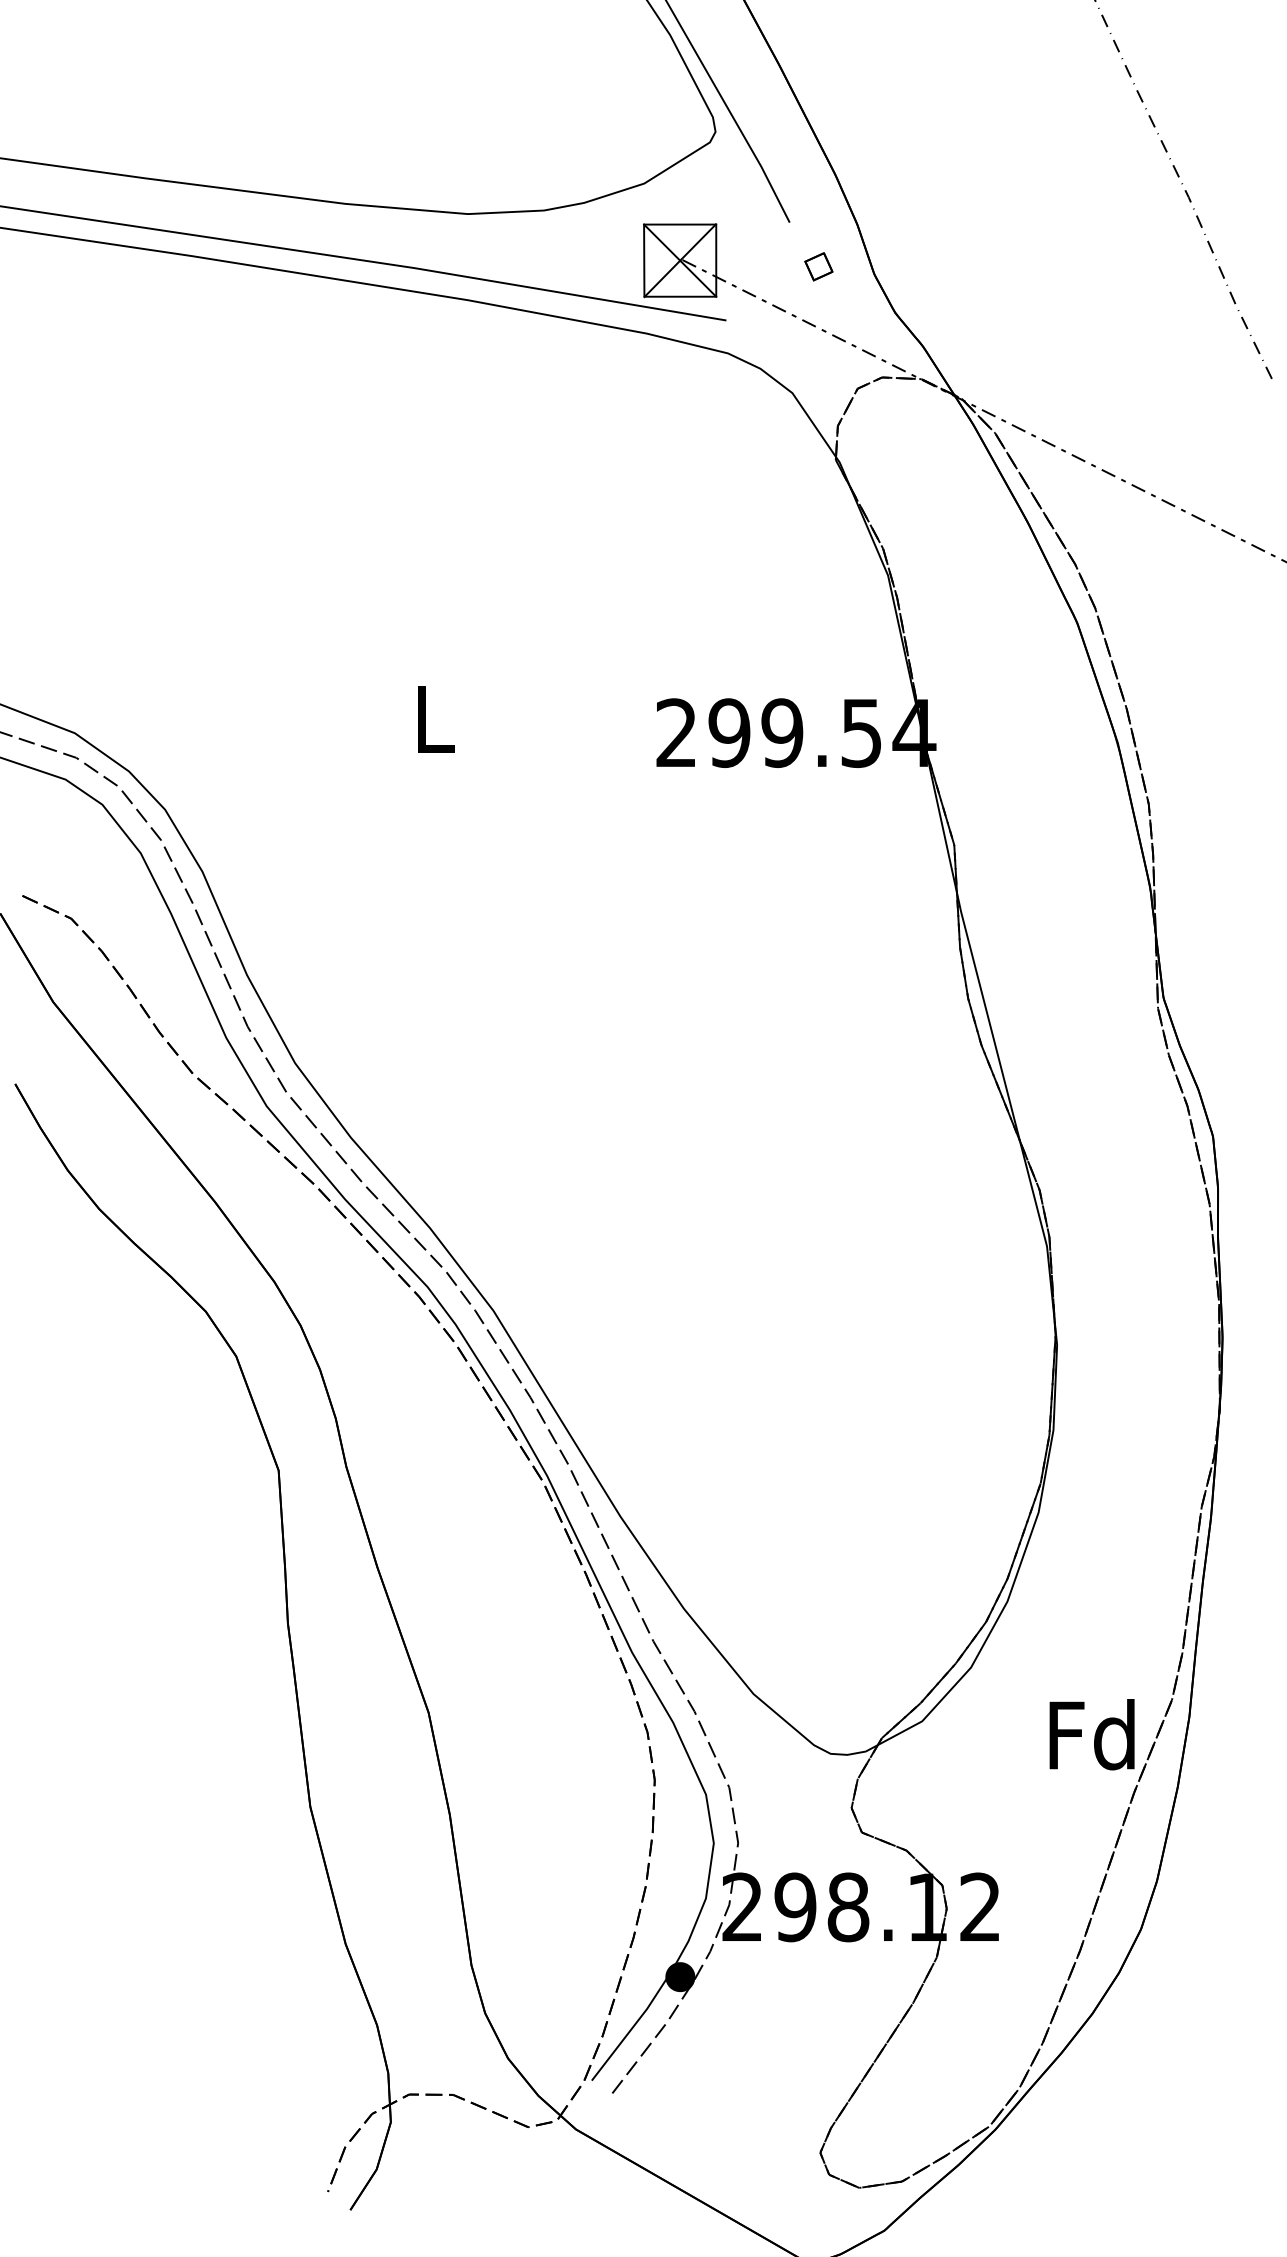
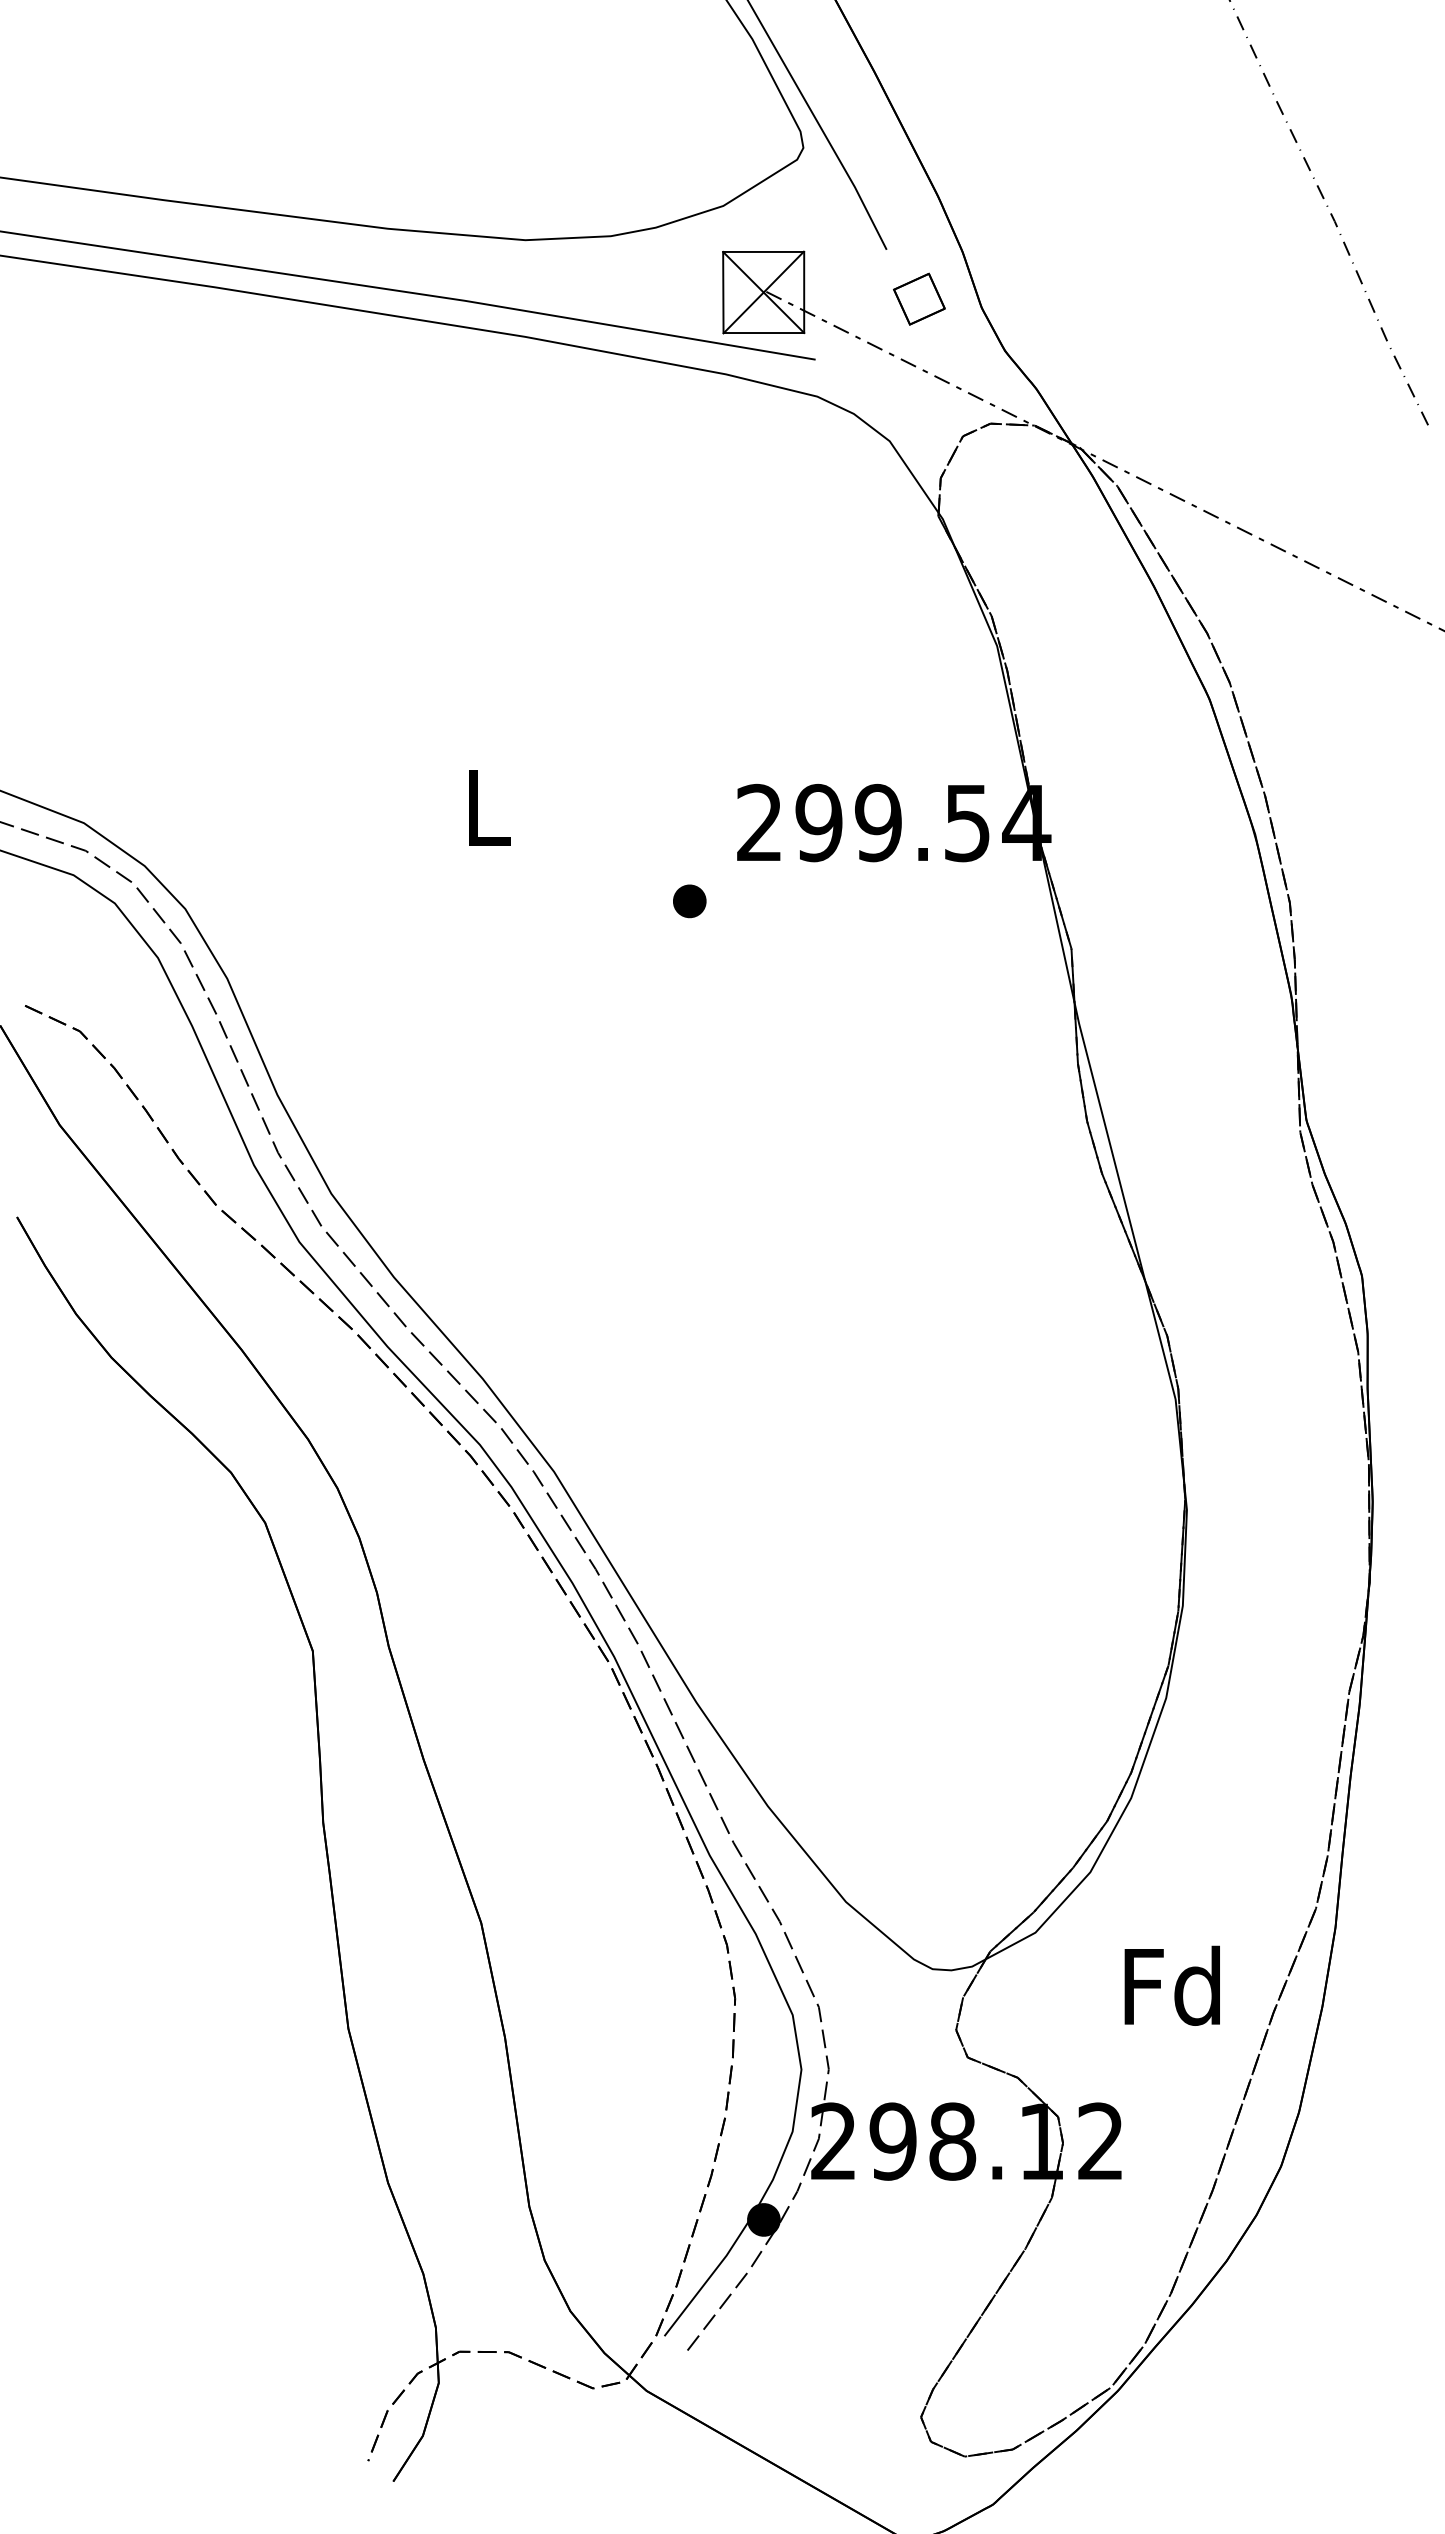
part: (818, 266) -> (919, 299), size x1.67
part: (614, 802) -> (689, 900), added
text: (1091, 1734) -> (1171, 1985), moved

